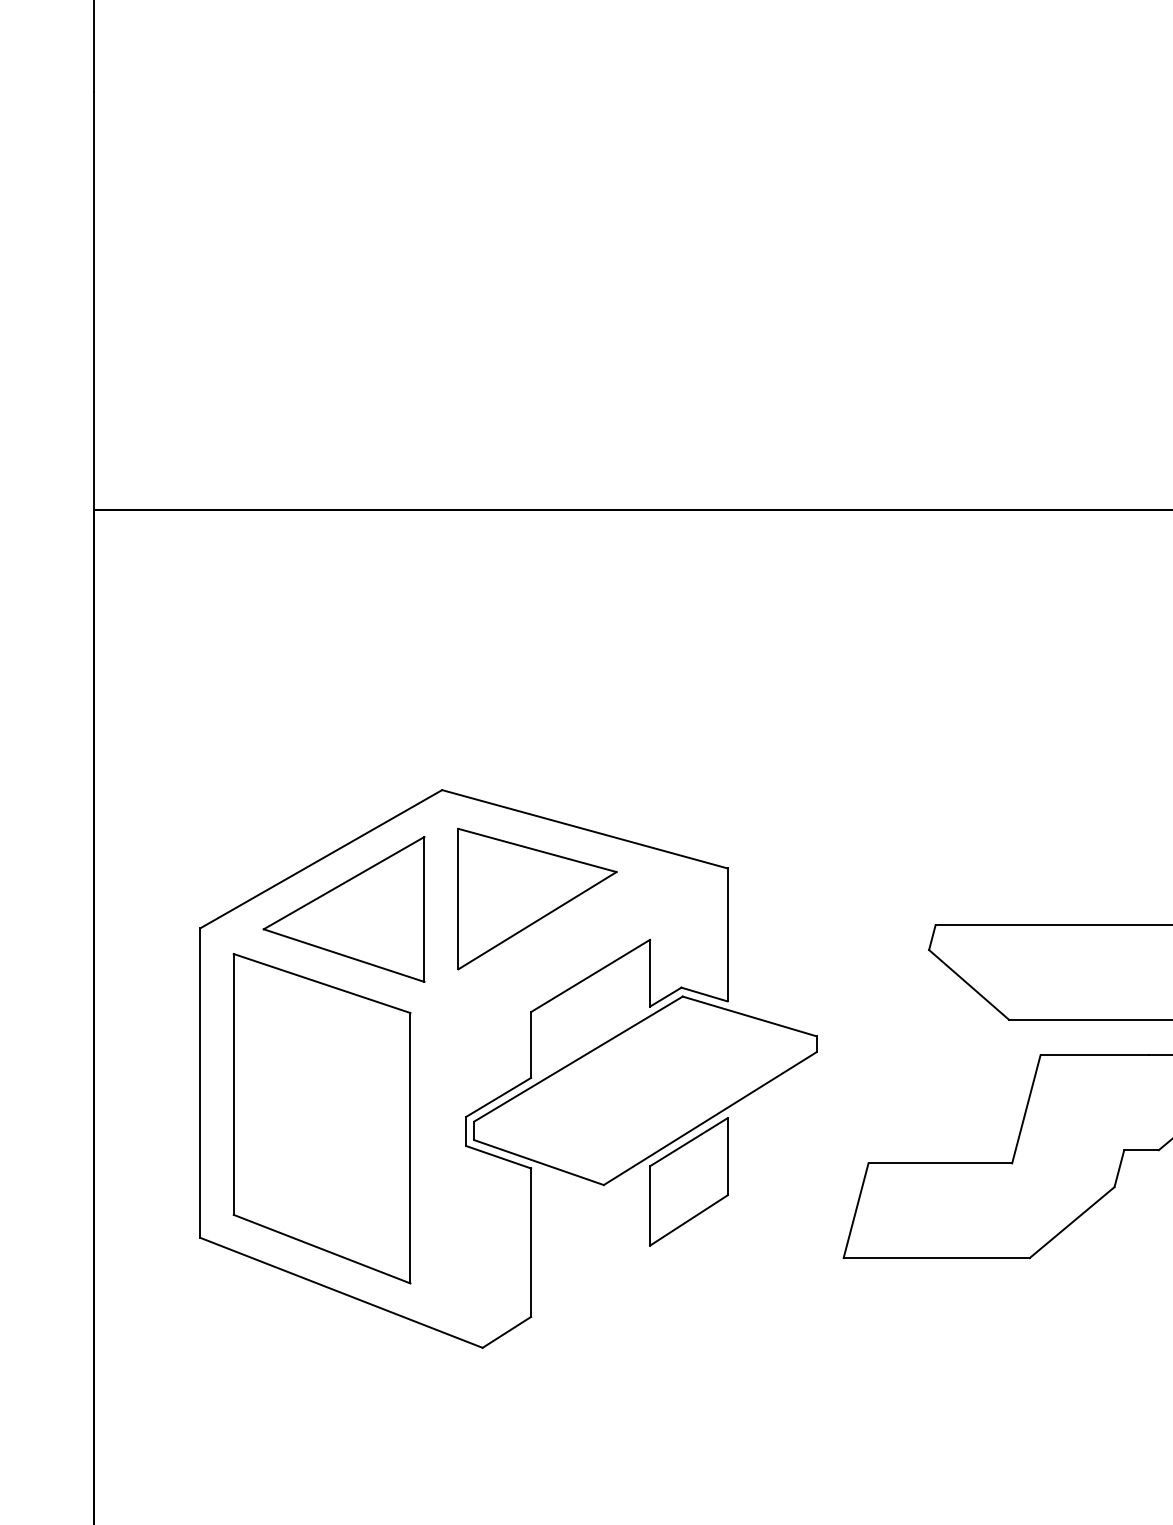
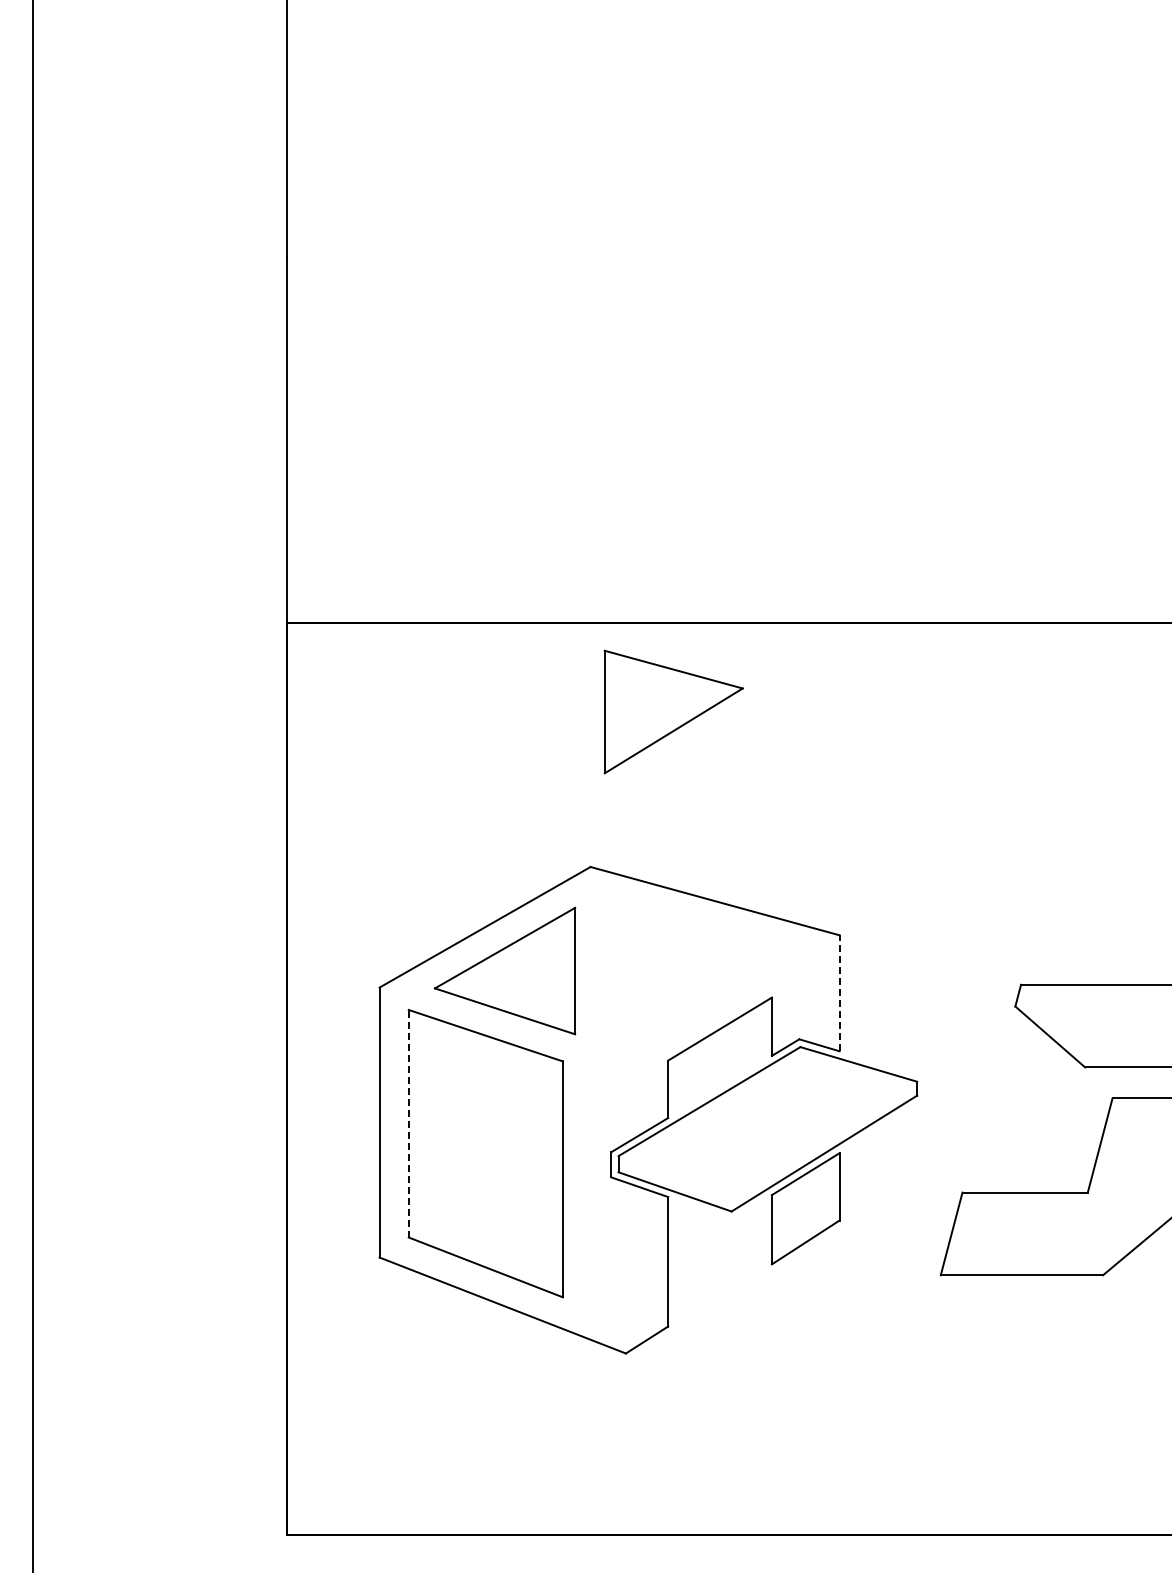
part: (537, 898) -> (673, 711), moved
line: (727, 935) -> (839, 993), solid -> dashed
line: (233, 1084) -> (408, 1123), solid -> dashed

